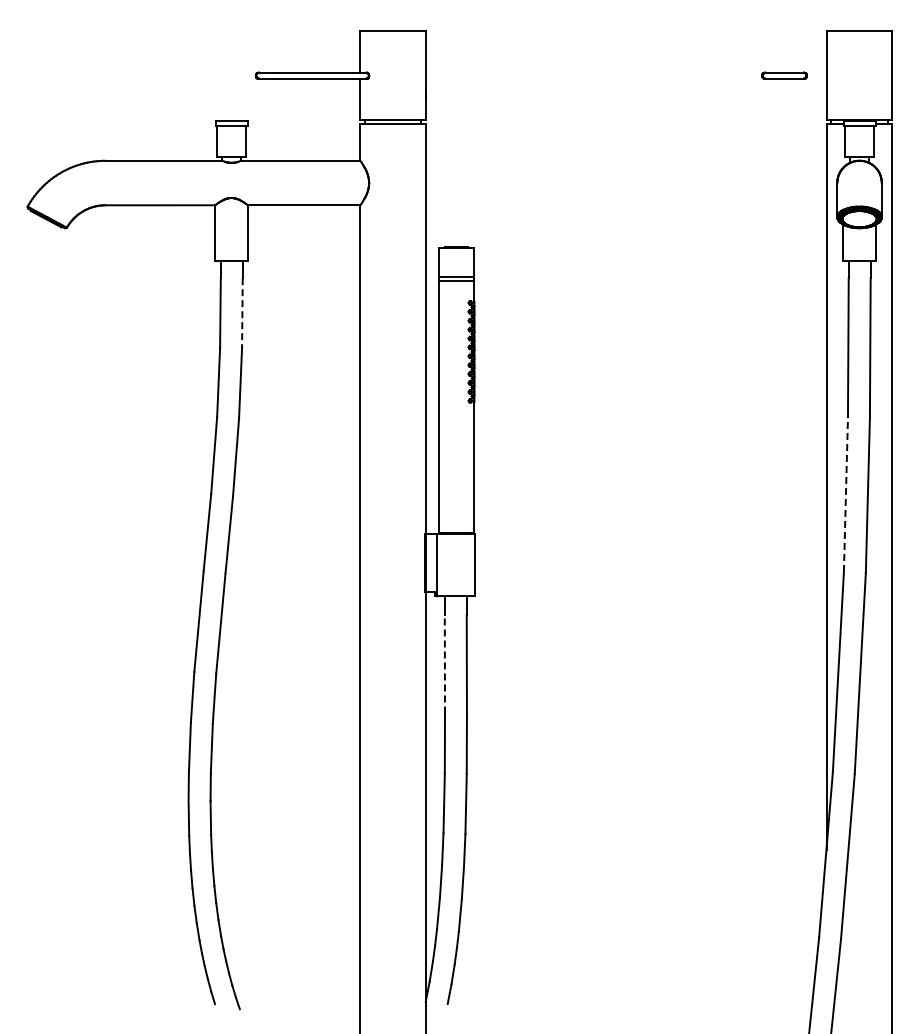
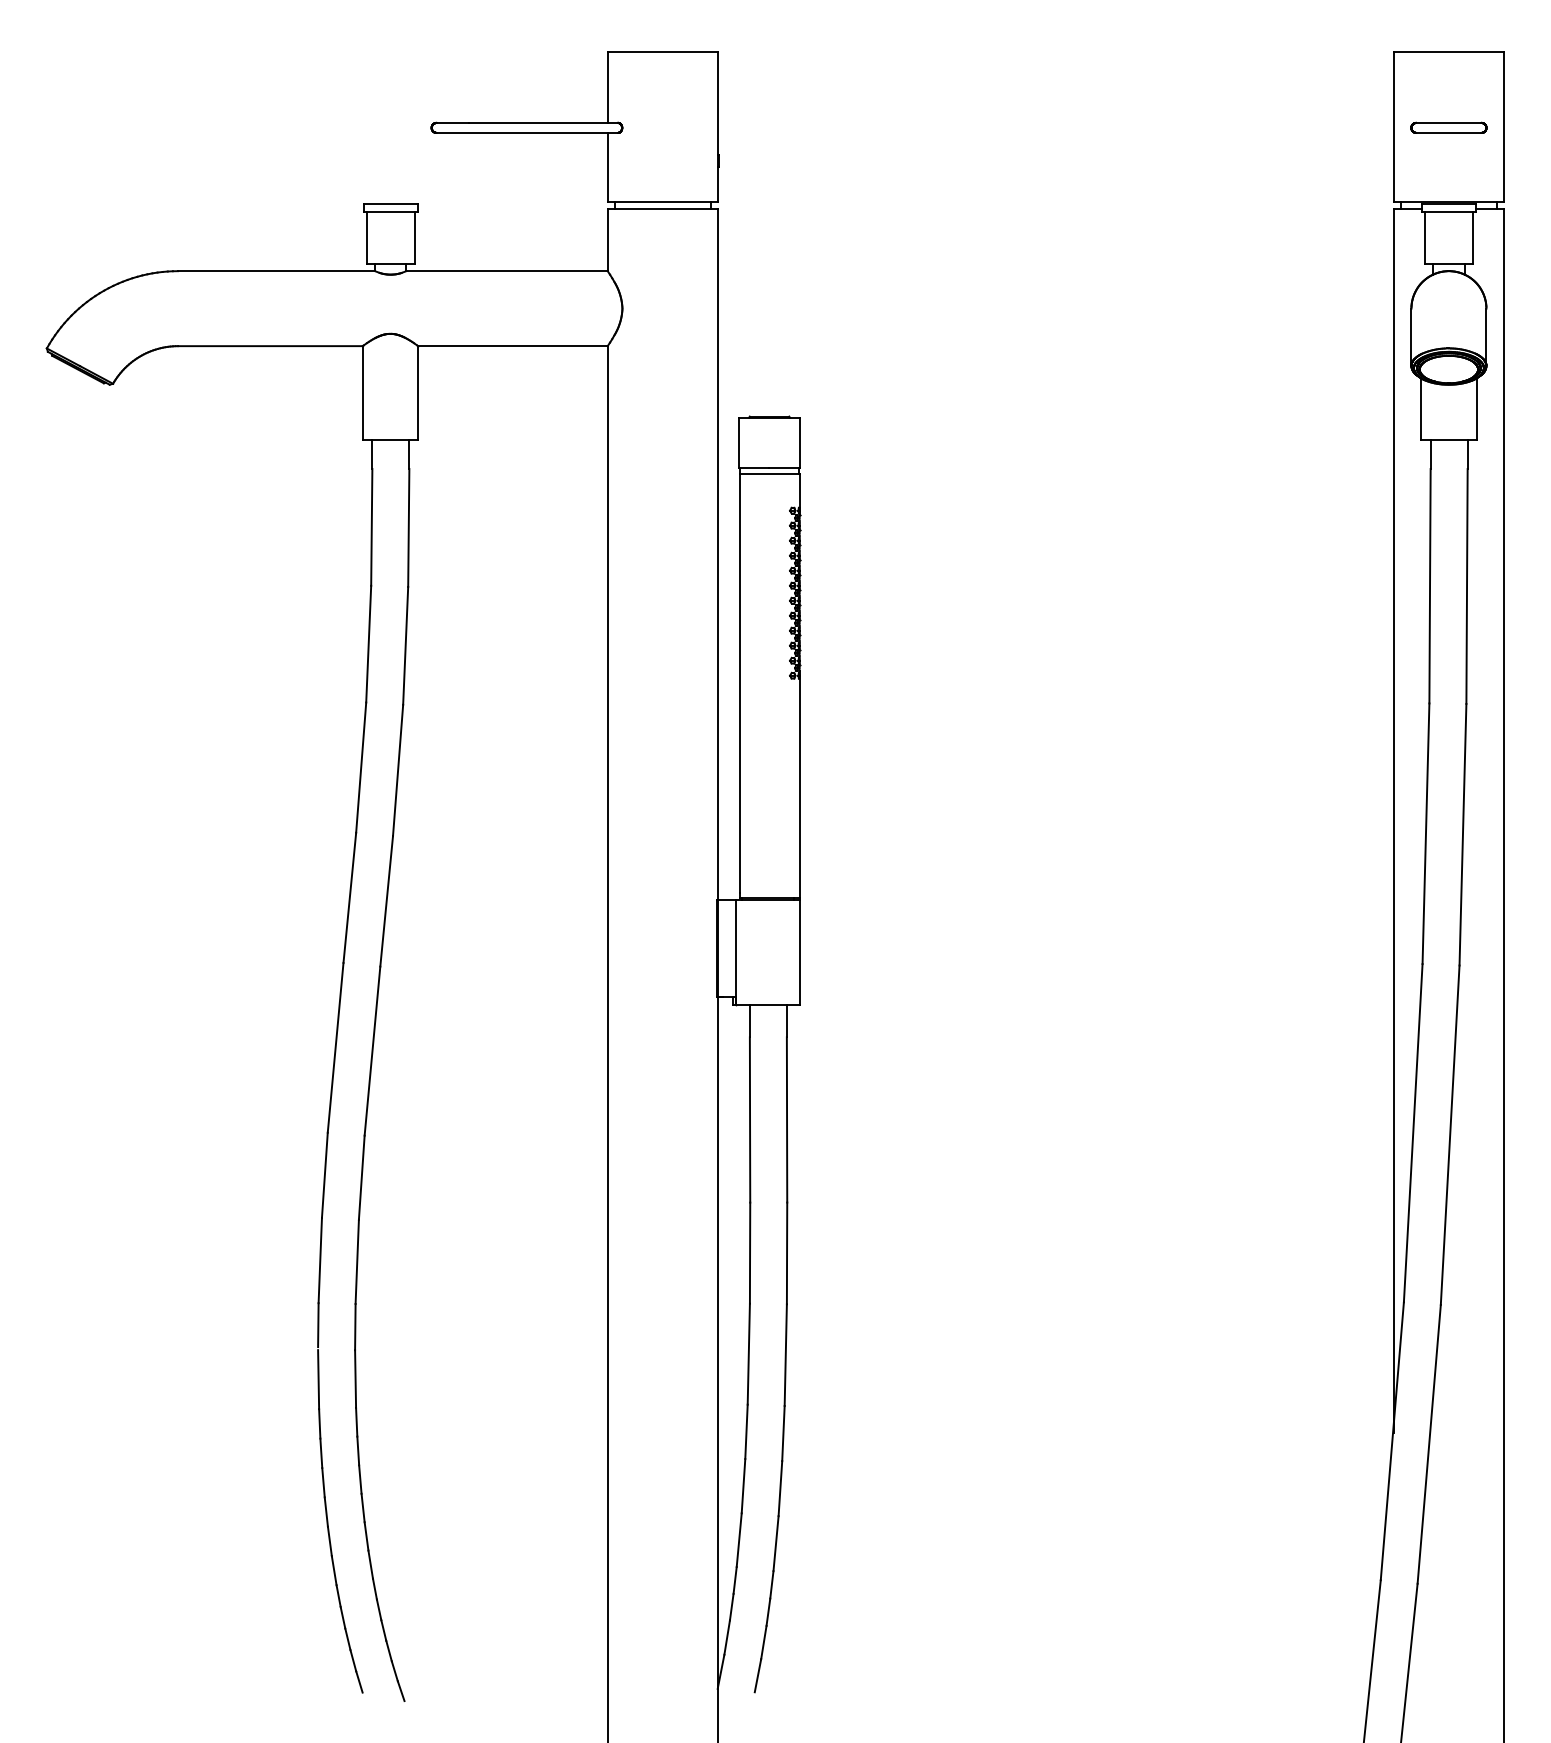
part: (784, 75) -> (1448, 127), moved
line: (242, 313) -> (408, 528), dashed -> solid
line: (845, 494) -> (1425, 833), dashed -> solid
line: (444, 663) -> (749, 1118), dashed -> solid

